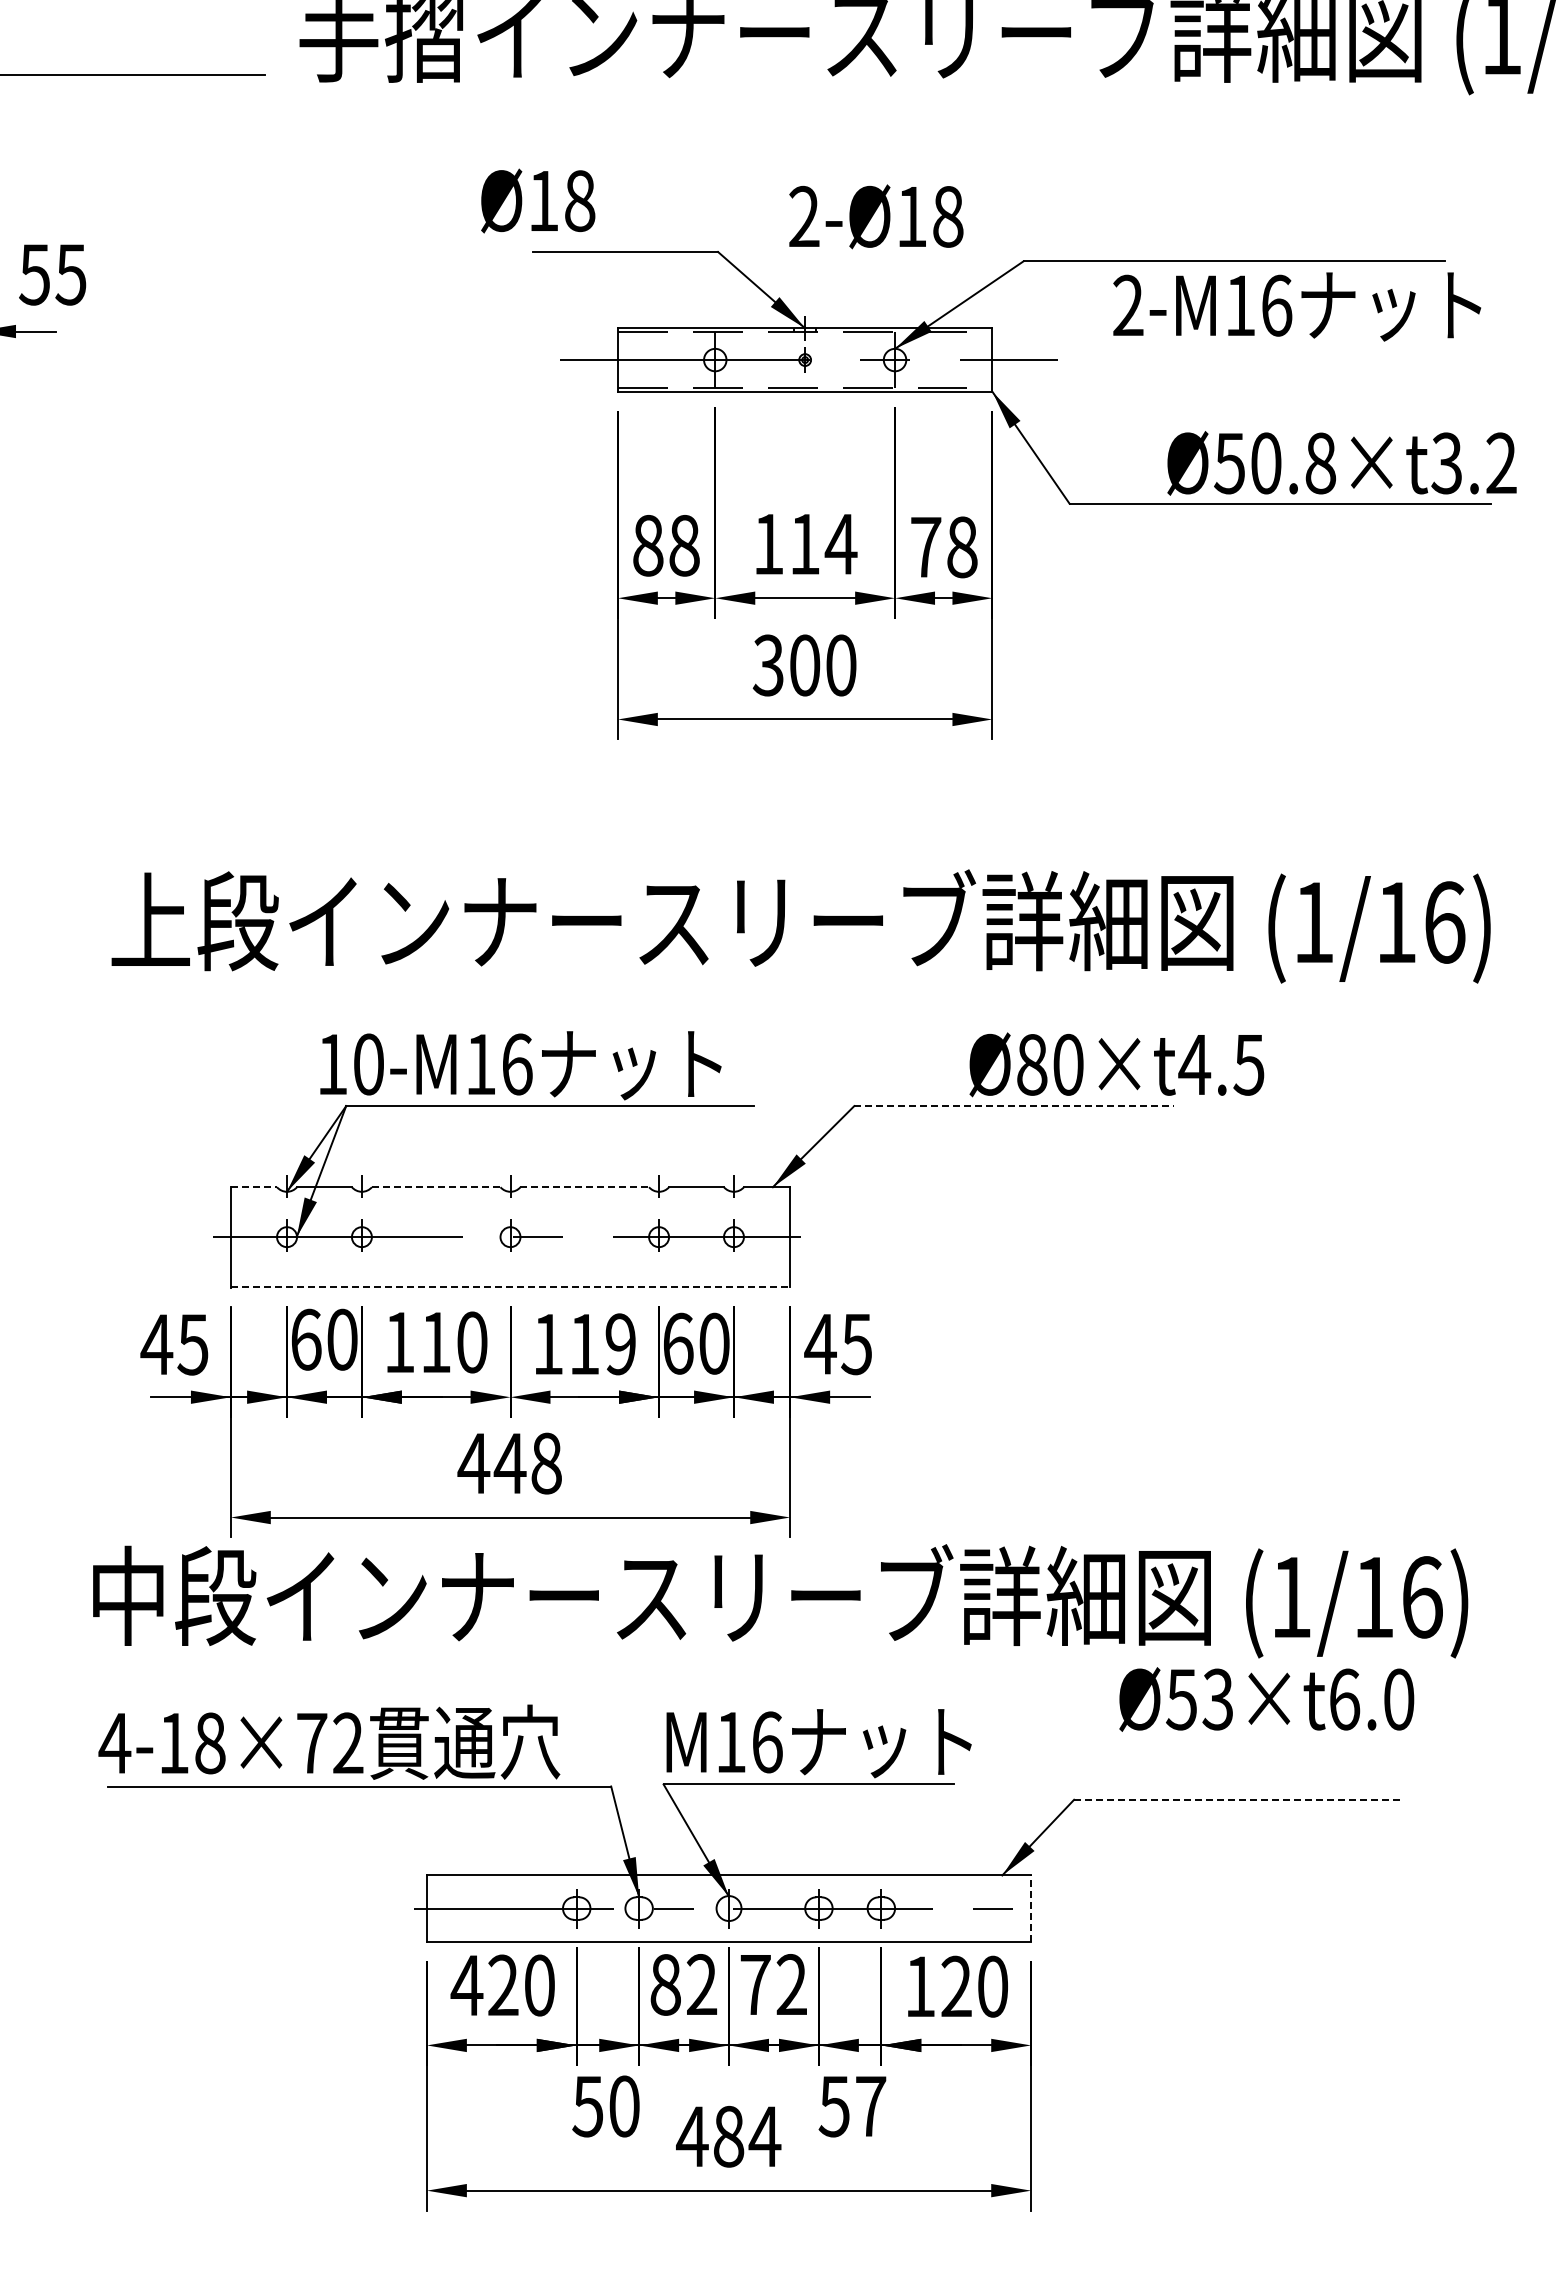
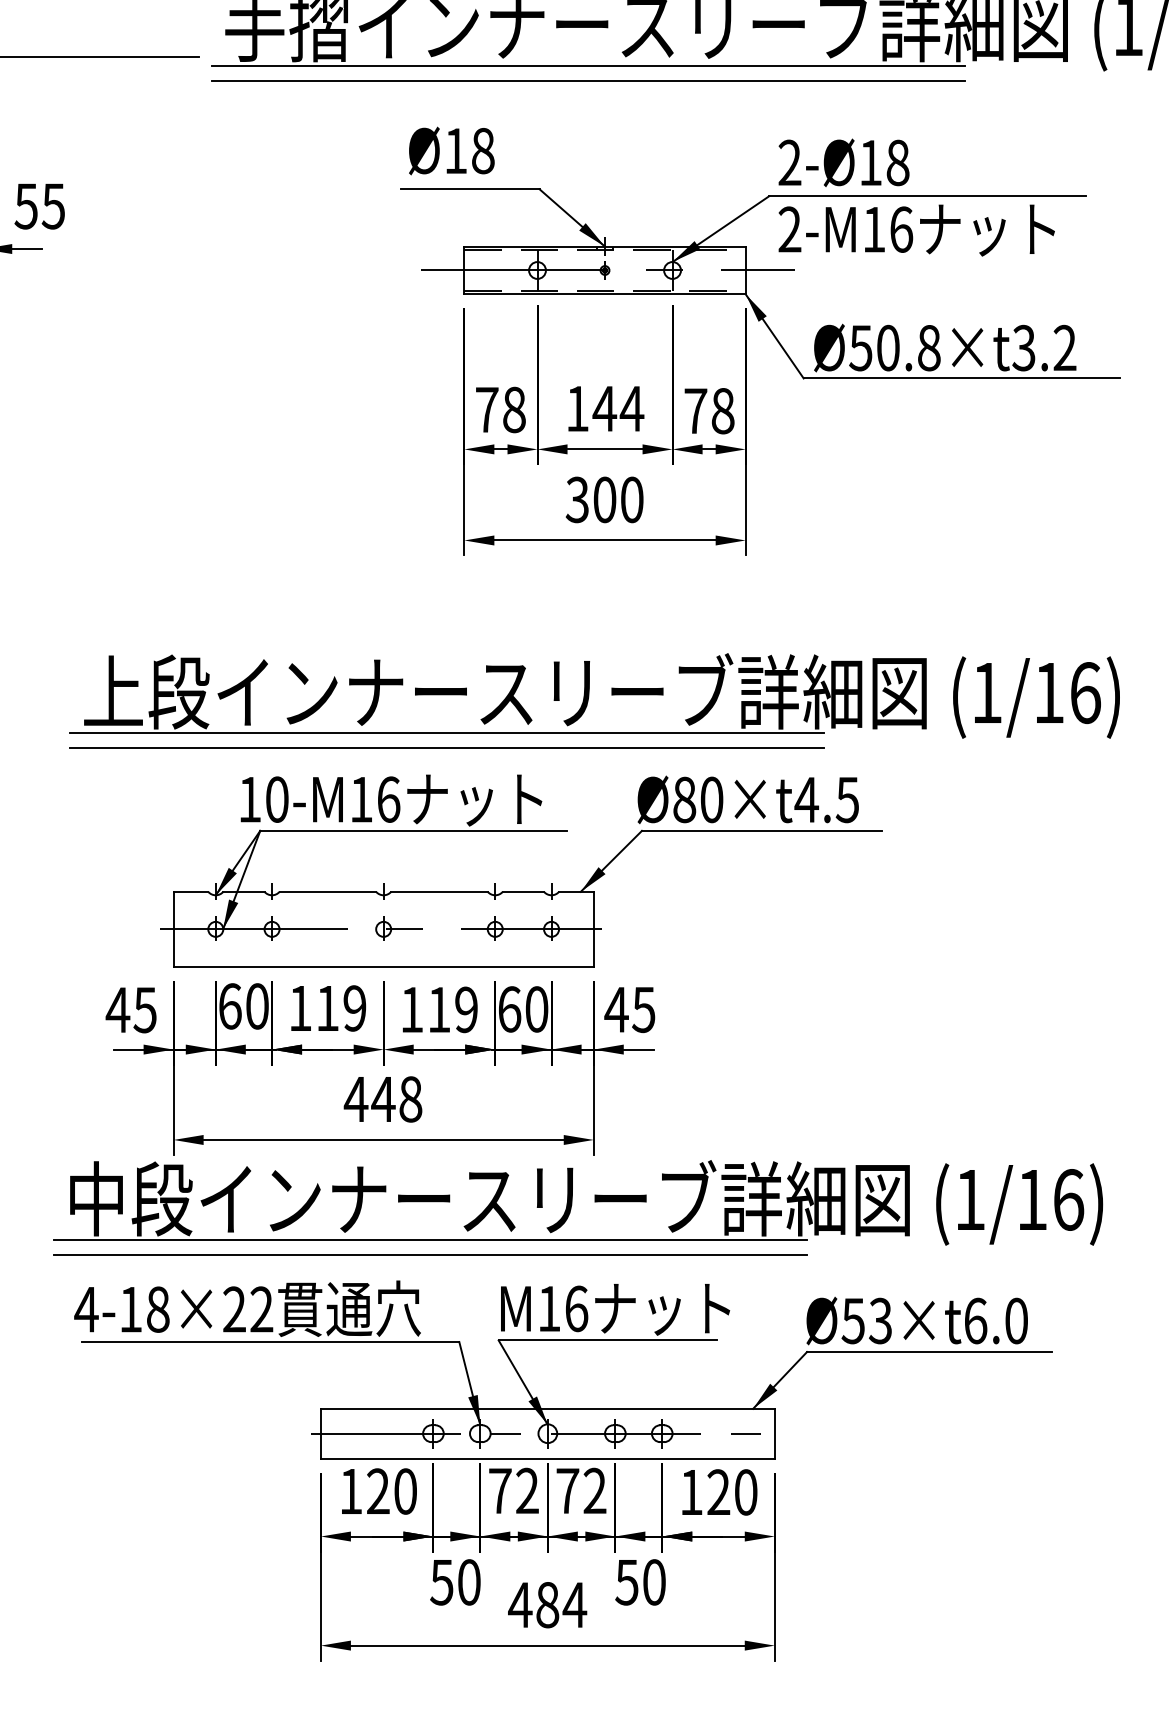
line: (782, 87) -> (588, 65), added
line: (782, 107) -> (588, 80), added
text: (538, 200) -> (452, 150), moved
text: (876, 216) -> (844, 162), moved
text: (1297, 306) -> (917, 230), moved
text: (1341, 463) -> (944, 348), moved
text: (804, 544) -> (604, 409), 114 -> 144
text: (648, 545) -> (487, 409), 88 -> 78
line: (594, 975) -> (446, 732), added
line: (594, 995) -> (446, 747), added
text: (1116, 1064) -> (748, 799), moved
line: (1014, 1106) -> (762, 831), dashed -> solid
line: (254, 1187) -> (191, 892), dashed -> solid
line: (436, 1187) -> (328, 892), dashed -> solid
line: (585, 1187) -> (440, 892), dashed -> solid
line: (510, 1287) -> (383, 967), dashed -> solid
text: (472, 1342) -> (355, 1008), 110 -> 119
line: (572, 1650) -> (430, 1239), added
line: (572, 1670) -> (430, 1254), added
text: (1266, 1699) -> (917, 1320), moved
text: (312, 1742) -> (234, 1308), 4-18×72 -> 4-18×22
line: (1236, 1799) -> (929, 1351), dashed -> solid
line: (1031, 1908) -> (775, 1433), dashed -> solid
text: (665, 1984) -> (500, 1490), 82 -> 72
text: (466, 1985) -> (350, 1491), 420 -> 120
text: (871, 2106) -> (654, 1582), 57 -> 50

